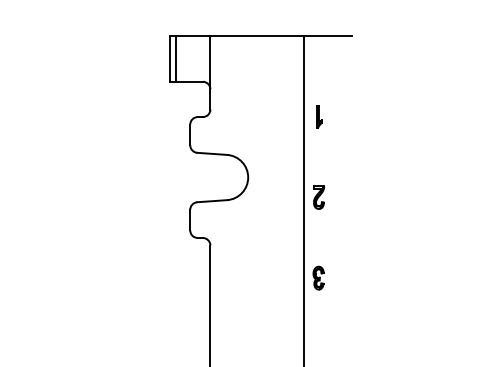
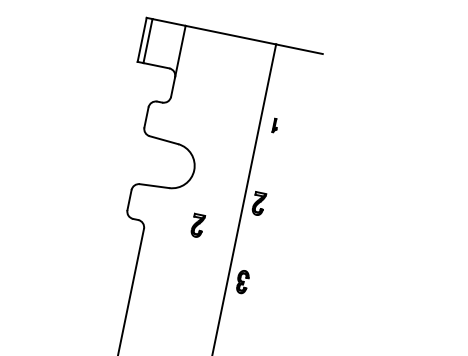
part: (319, 116) -> (275, 125), size x0.6
part: (262, 231) -> (197, 225), added

